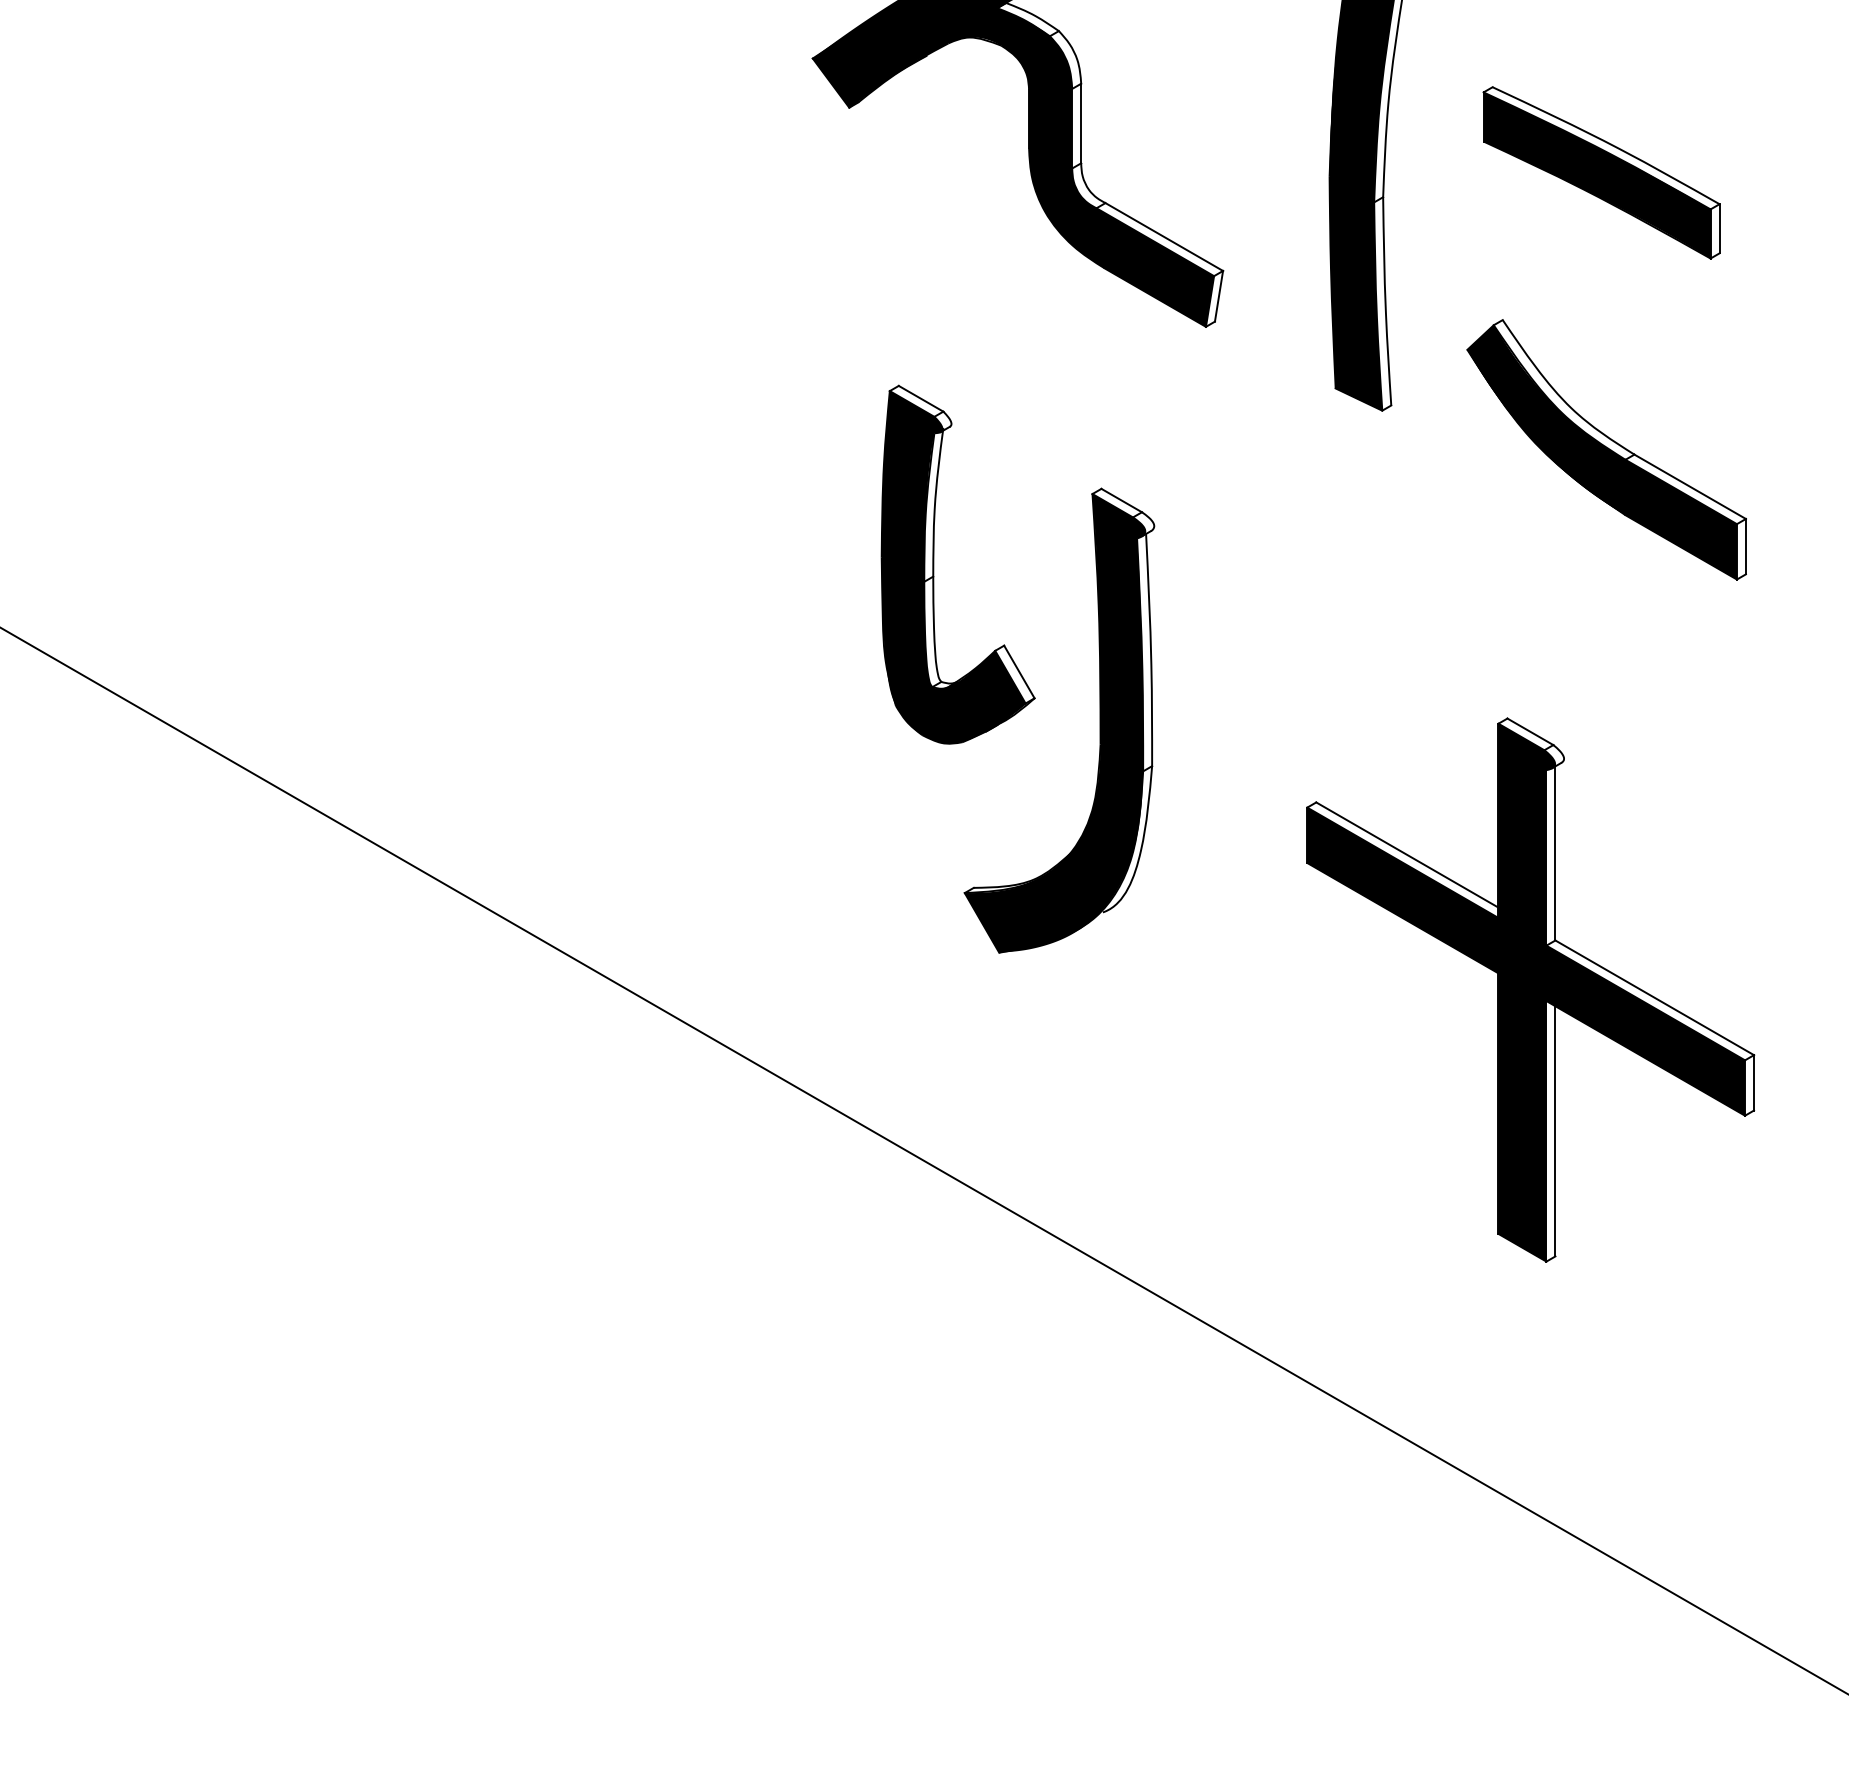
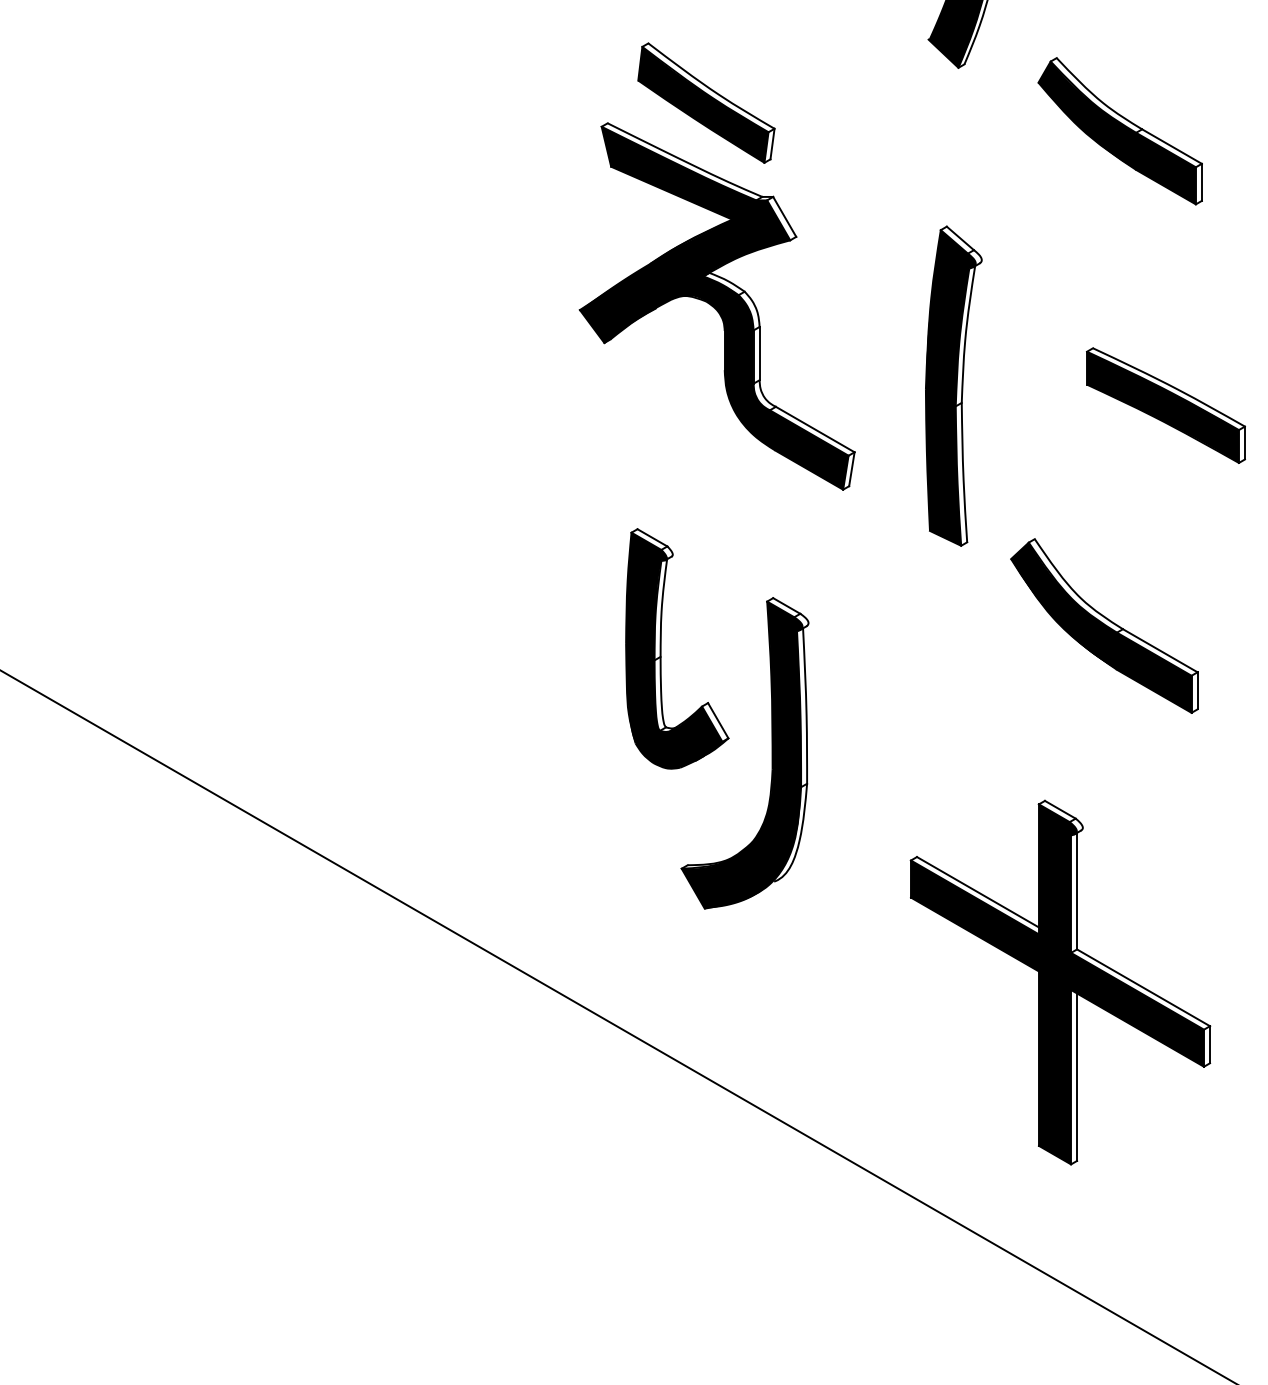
part: (1600, 172) -> (1165, 405), moved
part: (1606, 449) -> (1104, 625), moved
part: (1530, 989) -> (1060, 982), moved

